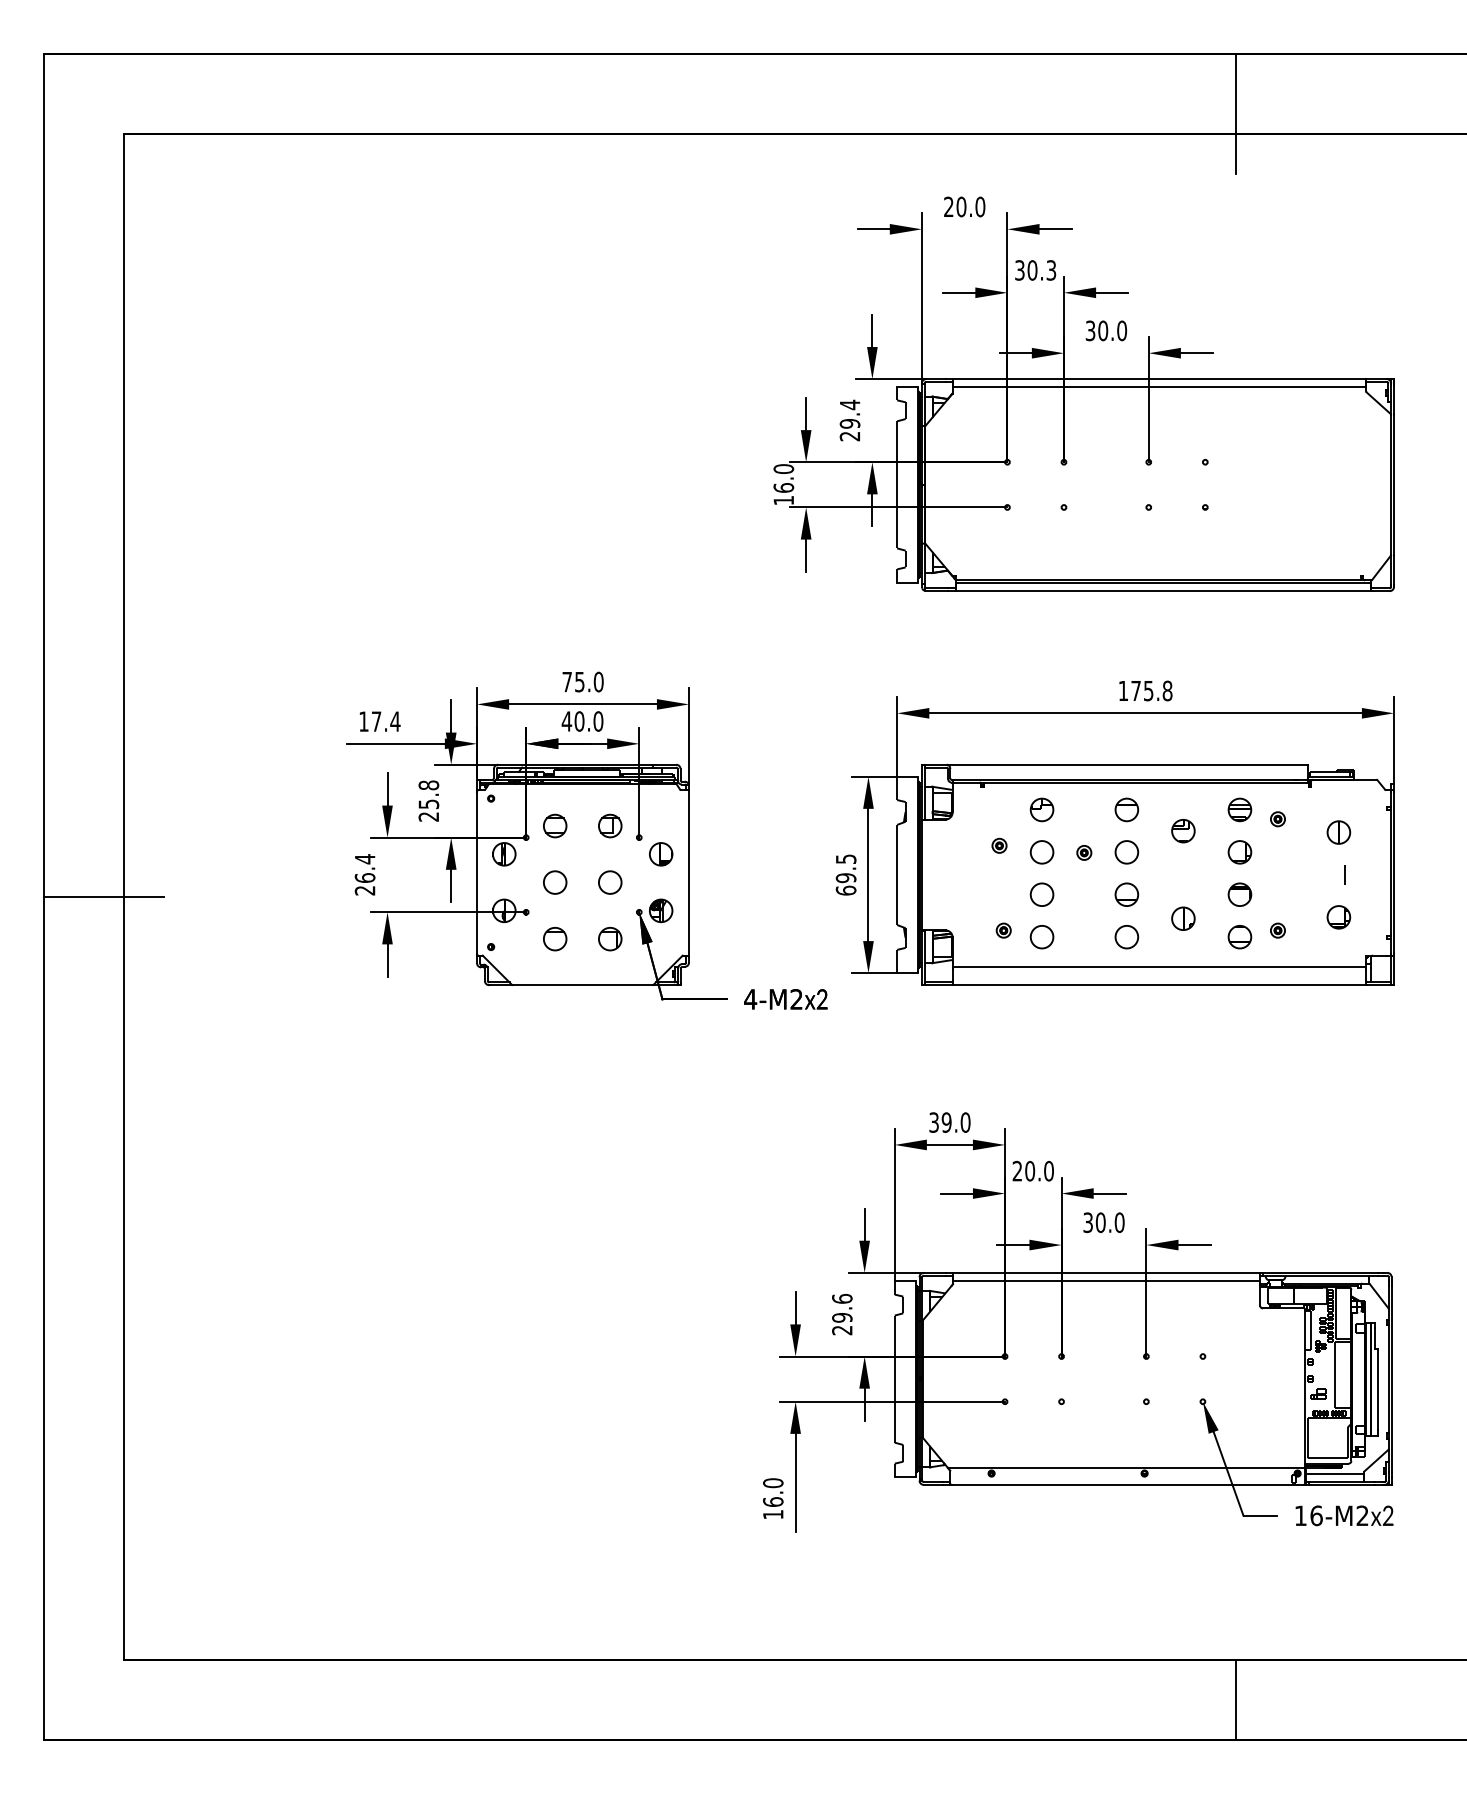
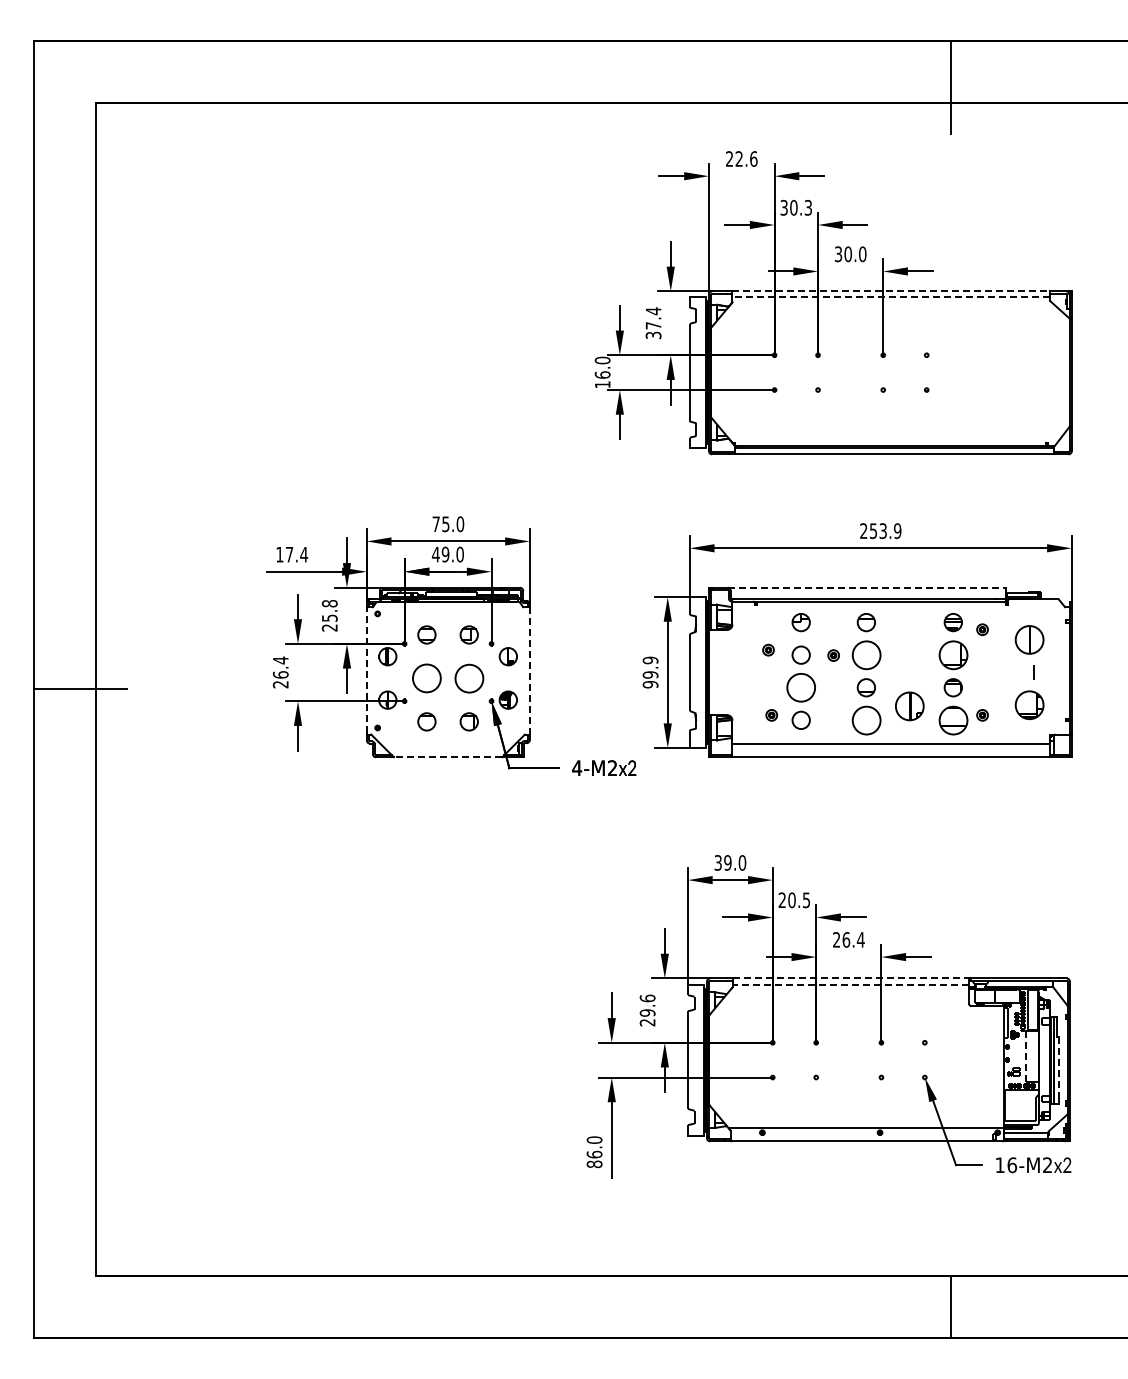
text: (970, 206) -> (746, 158), 20.0 -> 22.6
line: (1159, 379) -> (891, 291), solid -> dashed
line: (1159, 387) -> (891, 297), solid -> dashed
text: (849, 430) -> (653, 330), 29.4 -> 37.4
text: (1145, 691) -> (880, 531), 175.8 -> 253.9
text: (579, 721) -> (445, 554), 40.0 -> 49.0
line: (1126, 764) -> (866, 587), solid -> dashed
part: (1182, 830) -> (909, 638), removed
part: (1337, 831) -> (1028, 639), size x1.6
circle: (1125, 851) -> (865, 654), size x1.6
part: (1238, 851) -> (952, 654), size x1.6
line: (476, 872) -> (366, 670), solid -> dashed
line: (688, 872) -> (529, 670), solid -> dashed
text: (846, 874) -> (650, 672), 69.5 -> 99.9
circle: (609, 881) -> (468, 677), size x1.6
circle: (554, 882) -> (426, 678), size x1.6
circle: (1041, 894) -> (800, 687), size x1.6
part: (1337, 916) -> (1028, 704), size x1.6
part: (1182, 917) -> (909, 705), size x1.6
circle: (1125, 936) -> (865, 719), size x1.6
part: (1238, 936) -> (952, 719), size x1.6
line: (583, 985) -> (448, 757), solid -> dashed
text: (1048, 1171) -> (806, 900), 20.0 -> 20.5
text: (1103, 1222) -> (848, 939), 30.0 -> 26.4
line: (1107, 1272) -> (851, 978), solid -> dashed
line: (1106, 1280) -> (850, 984), solid -> dashed
line: (1335, 1374) -> (1026, 1056), solid -> dashed
line: (1378, 1388) -> (1059, 1067), solid -> dashed
text: (773, 1514) -> (594, 1164), 16.0 -> 86.0

